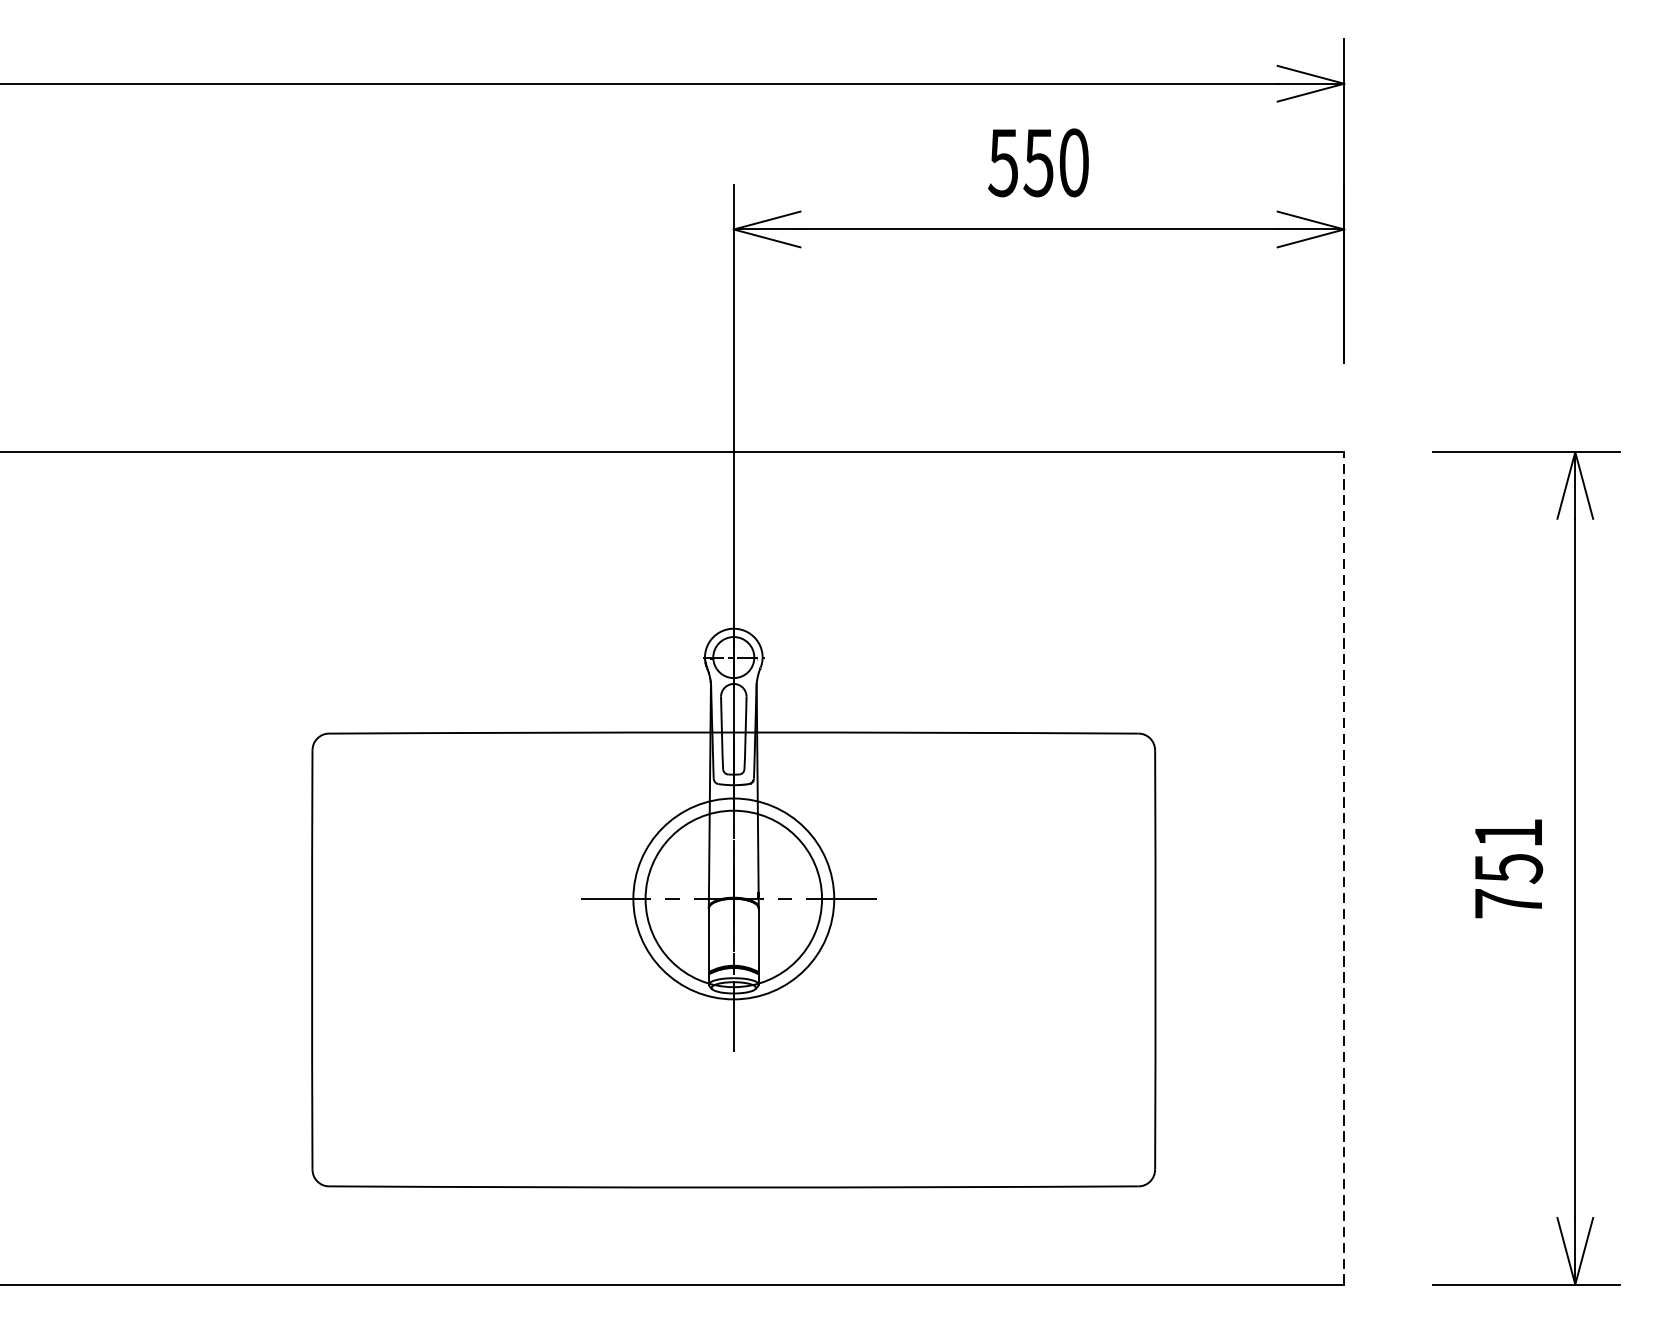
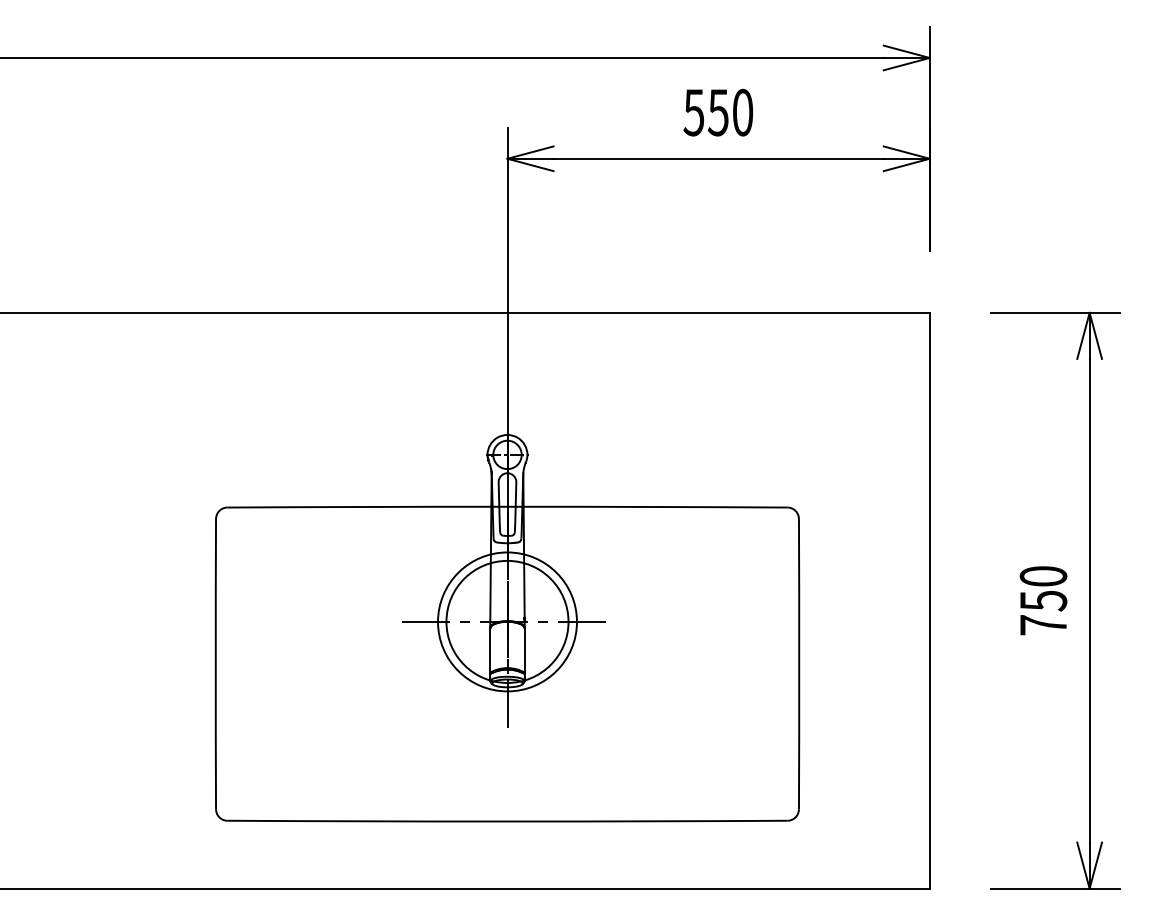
text: (1508, 833) -> (1043, 576), 751 -> 750
line: (1343, 867) -> (929, 600), dashed -> solid

